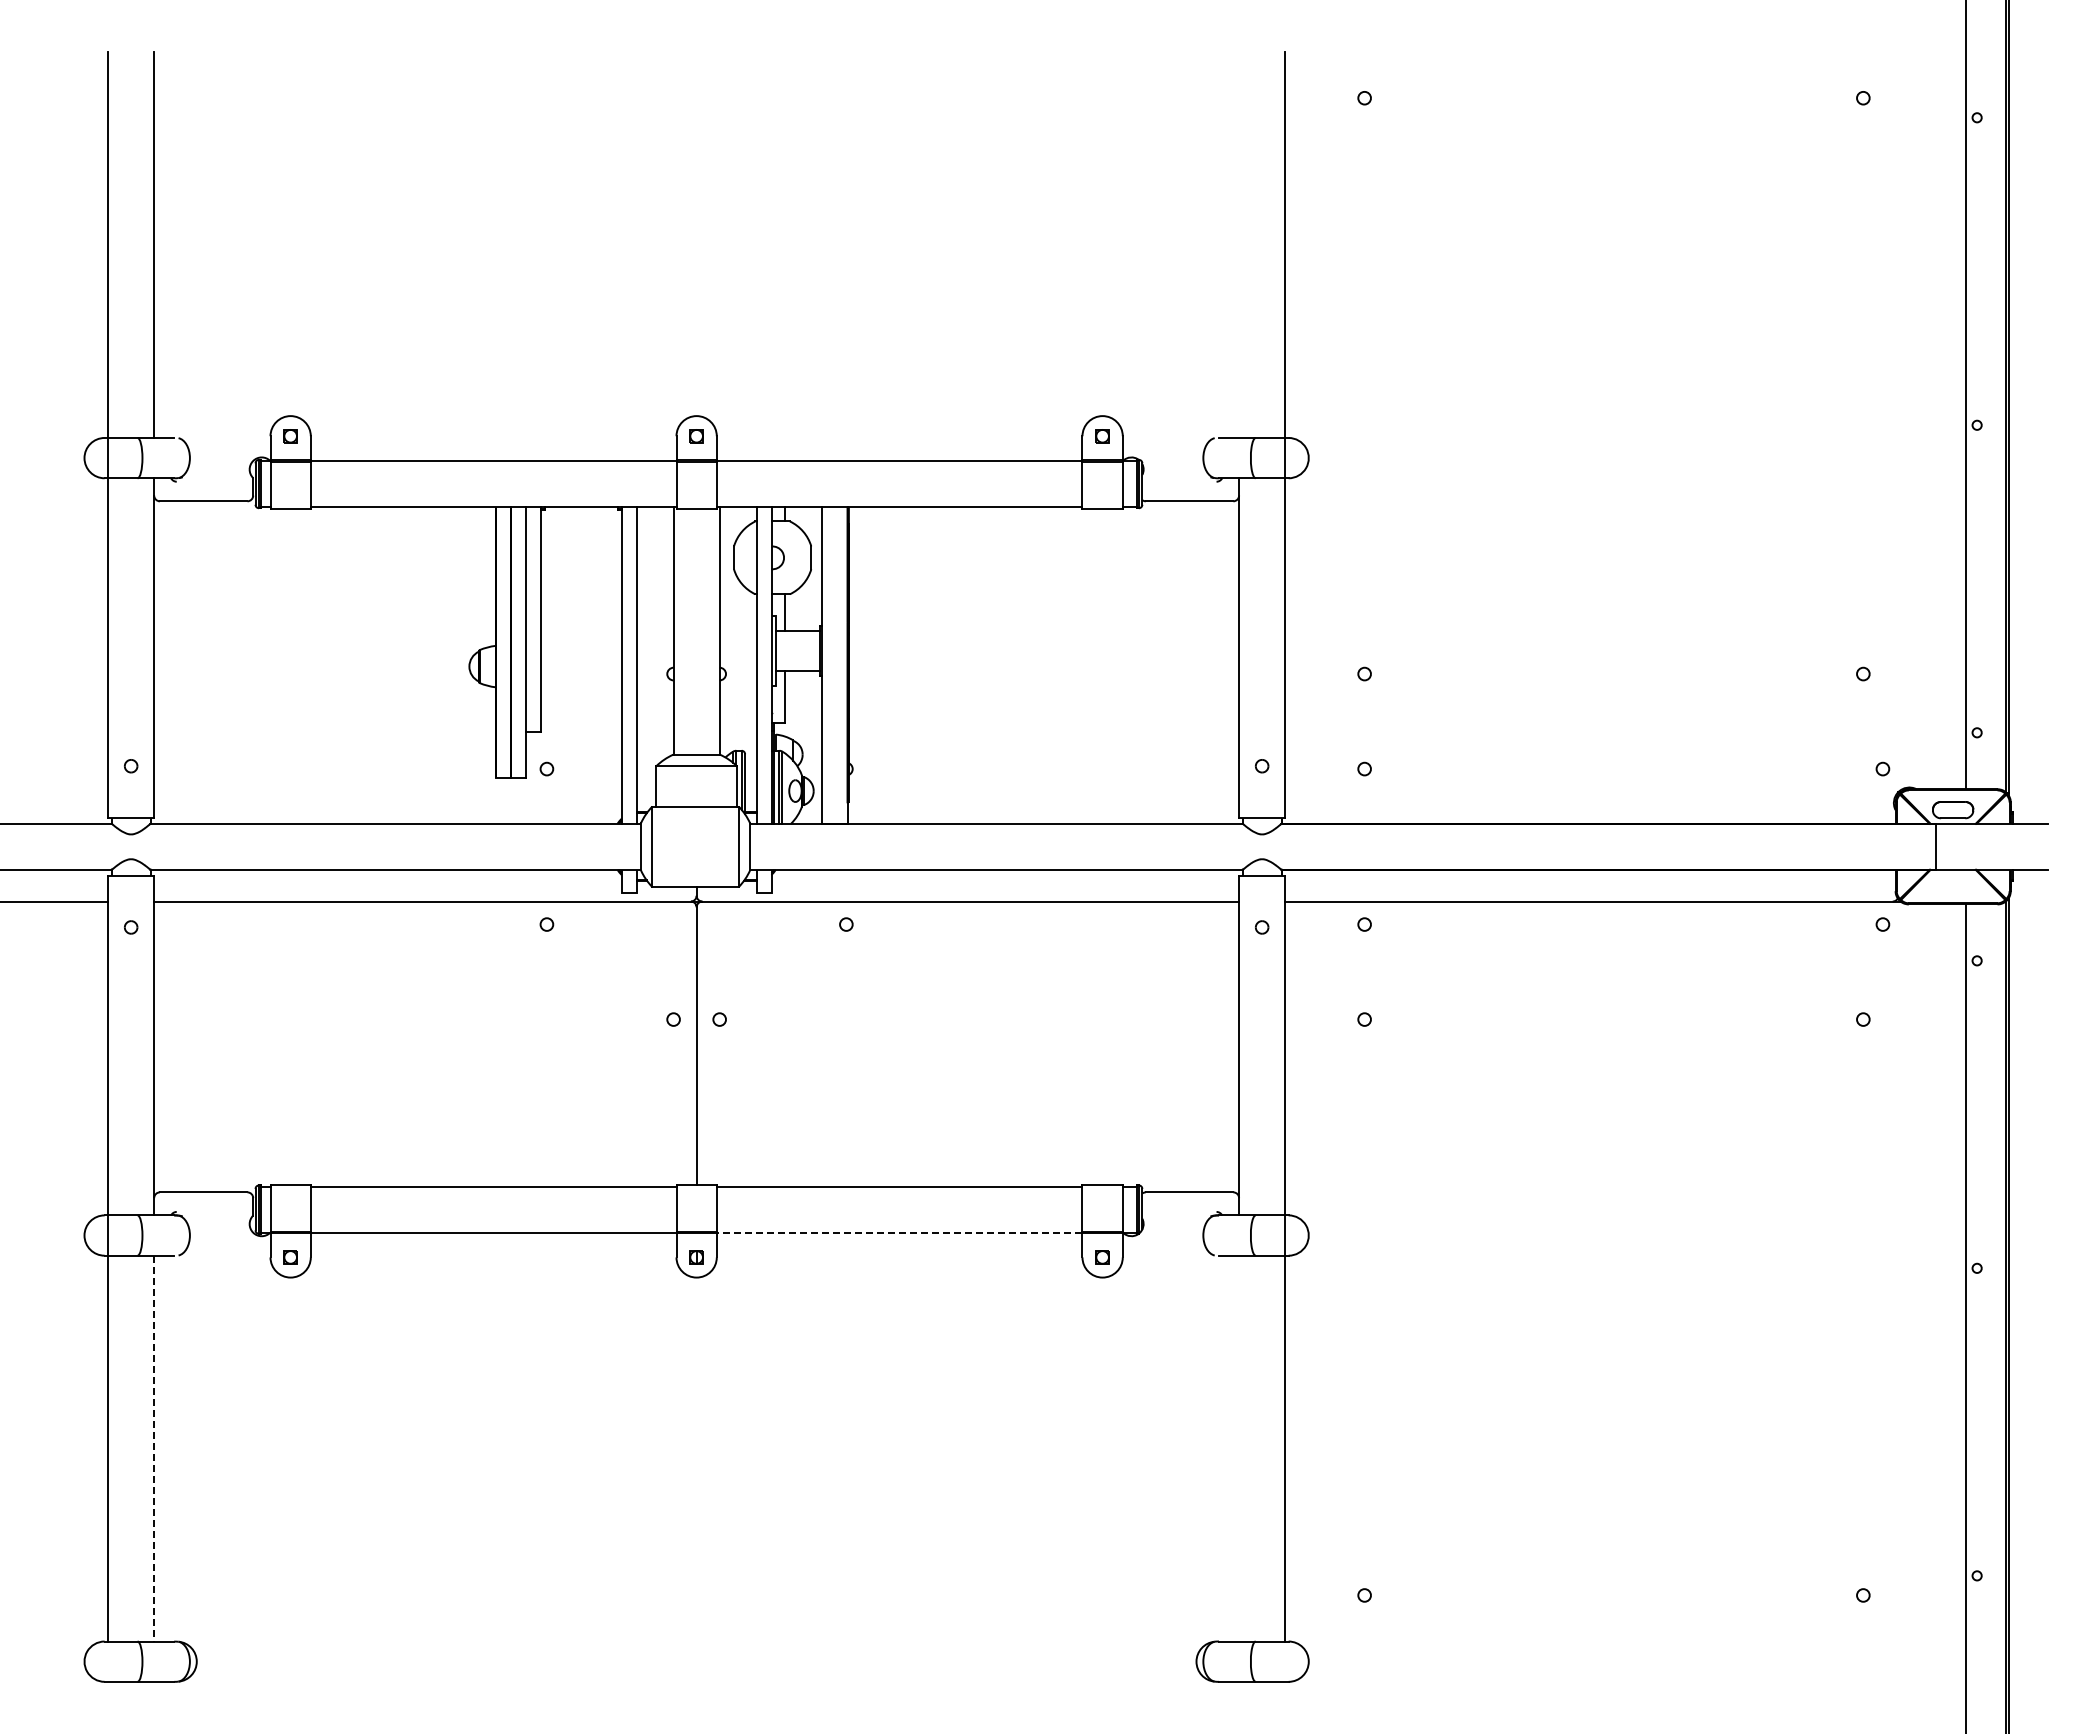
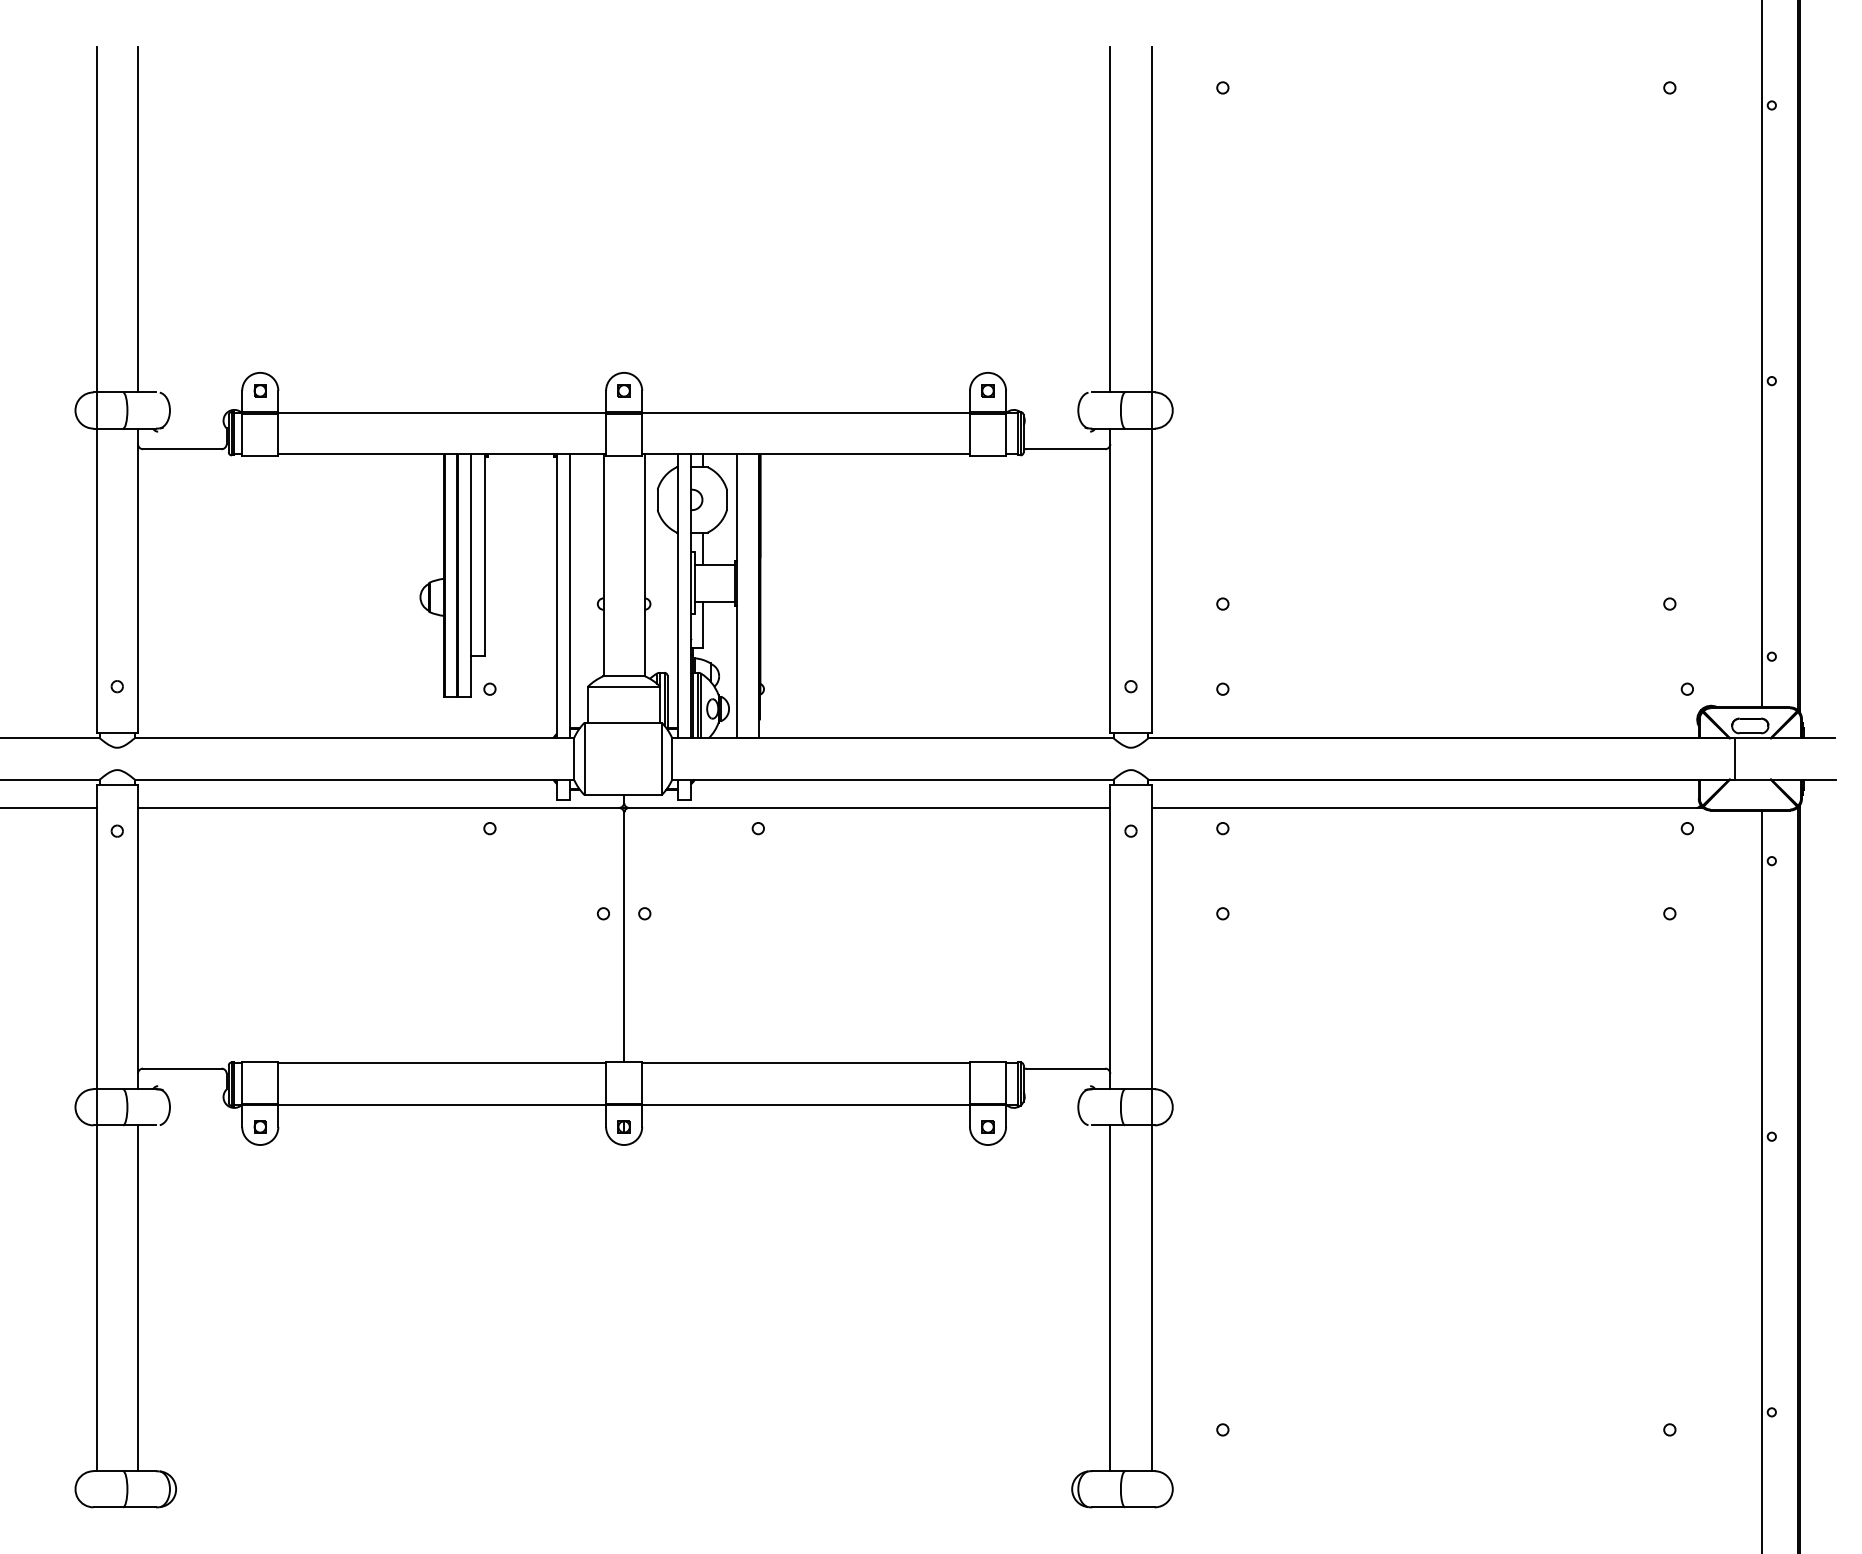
line: (1239, 244) -> (1110, 219), added
line: (899, 1232) -> (805, 1104), dashed -> solid
line: (154, 1448) -> (138, 1298), dashed -> solid
line: (1239, 1448) -> (1110, 1298), added

